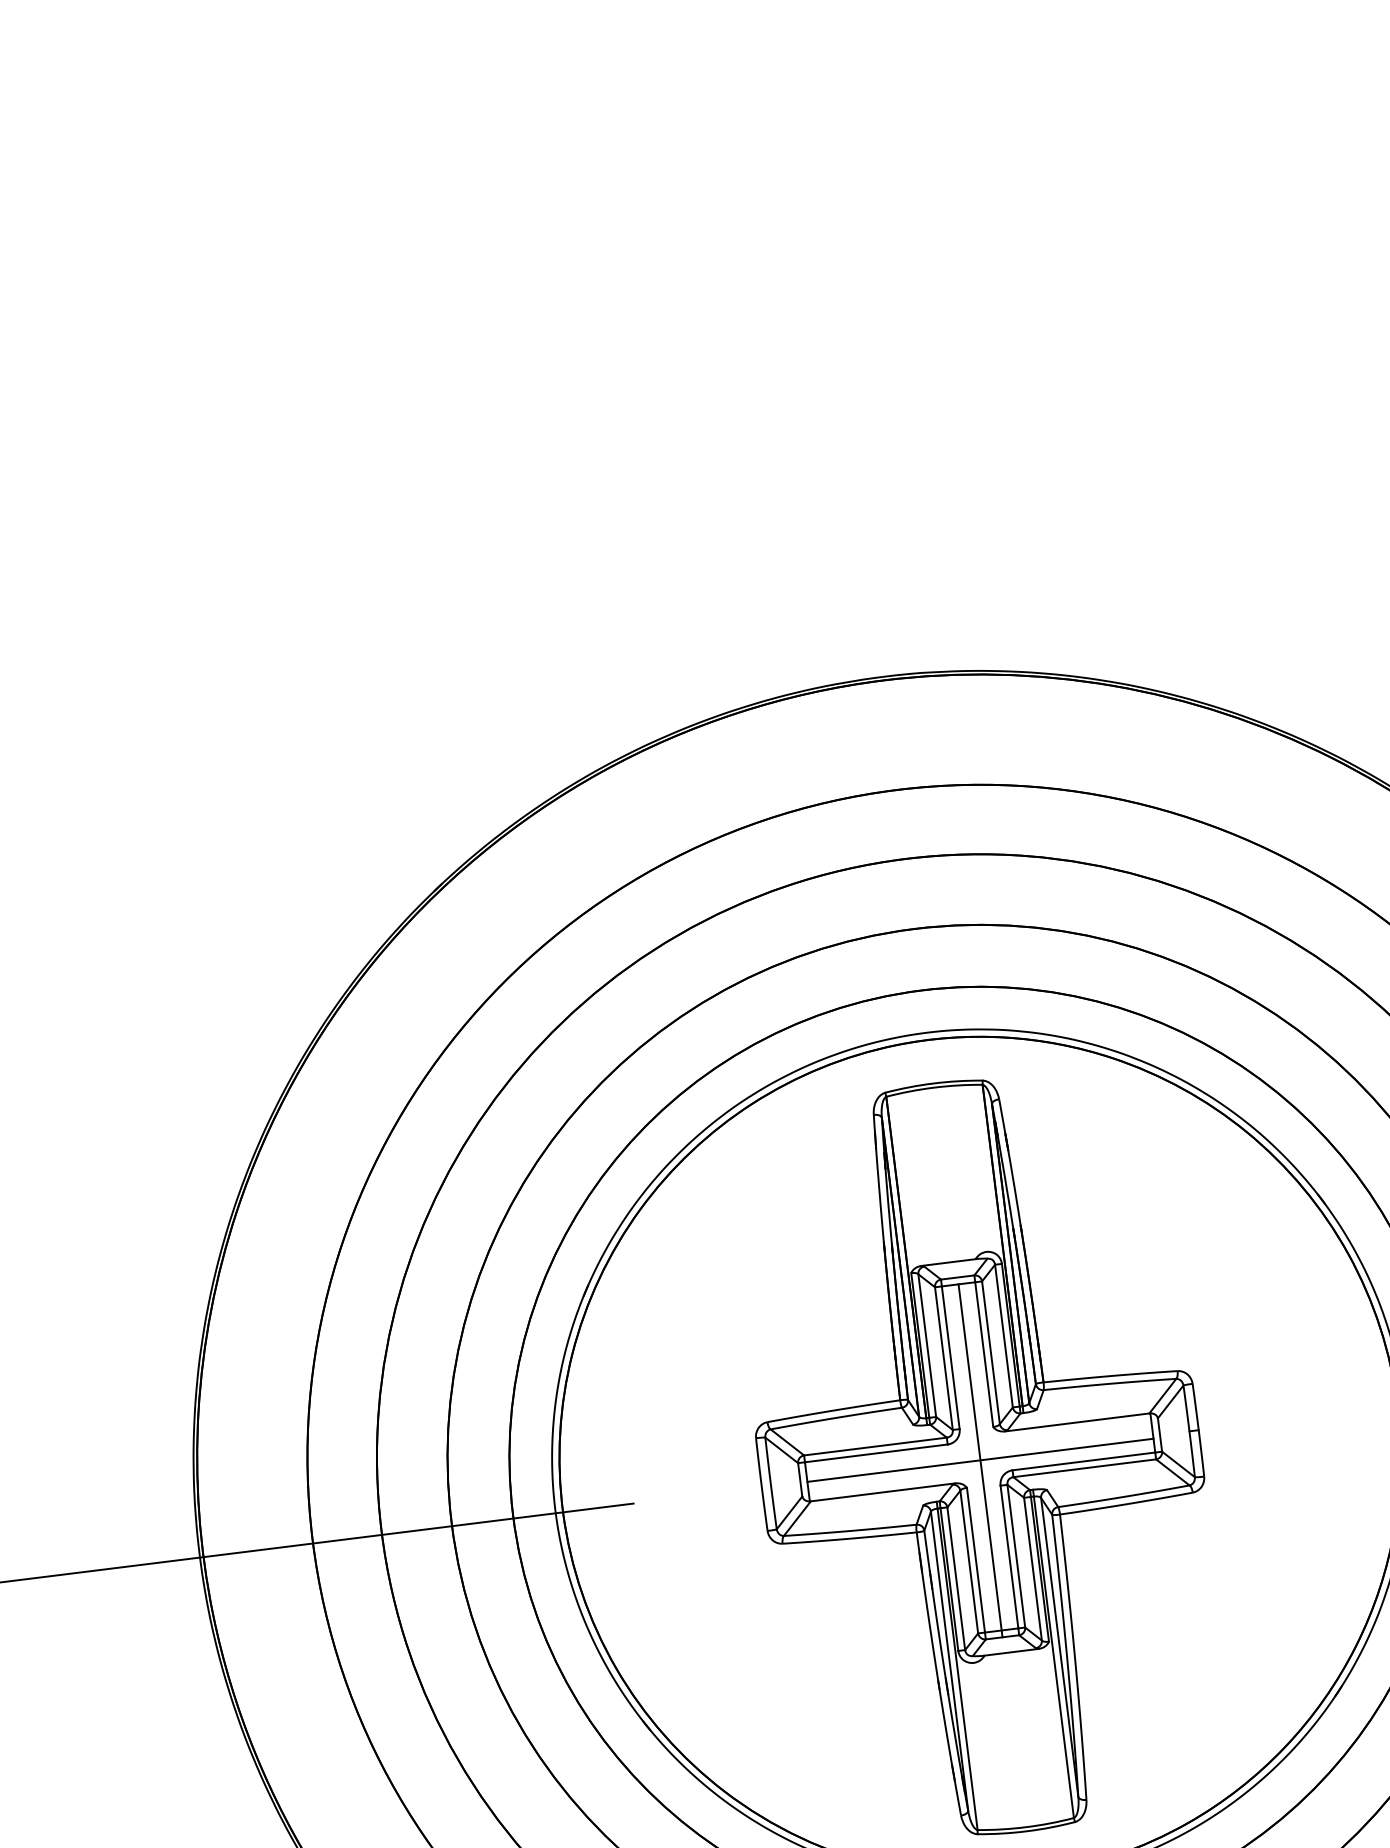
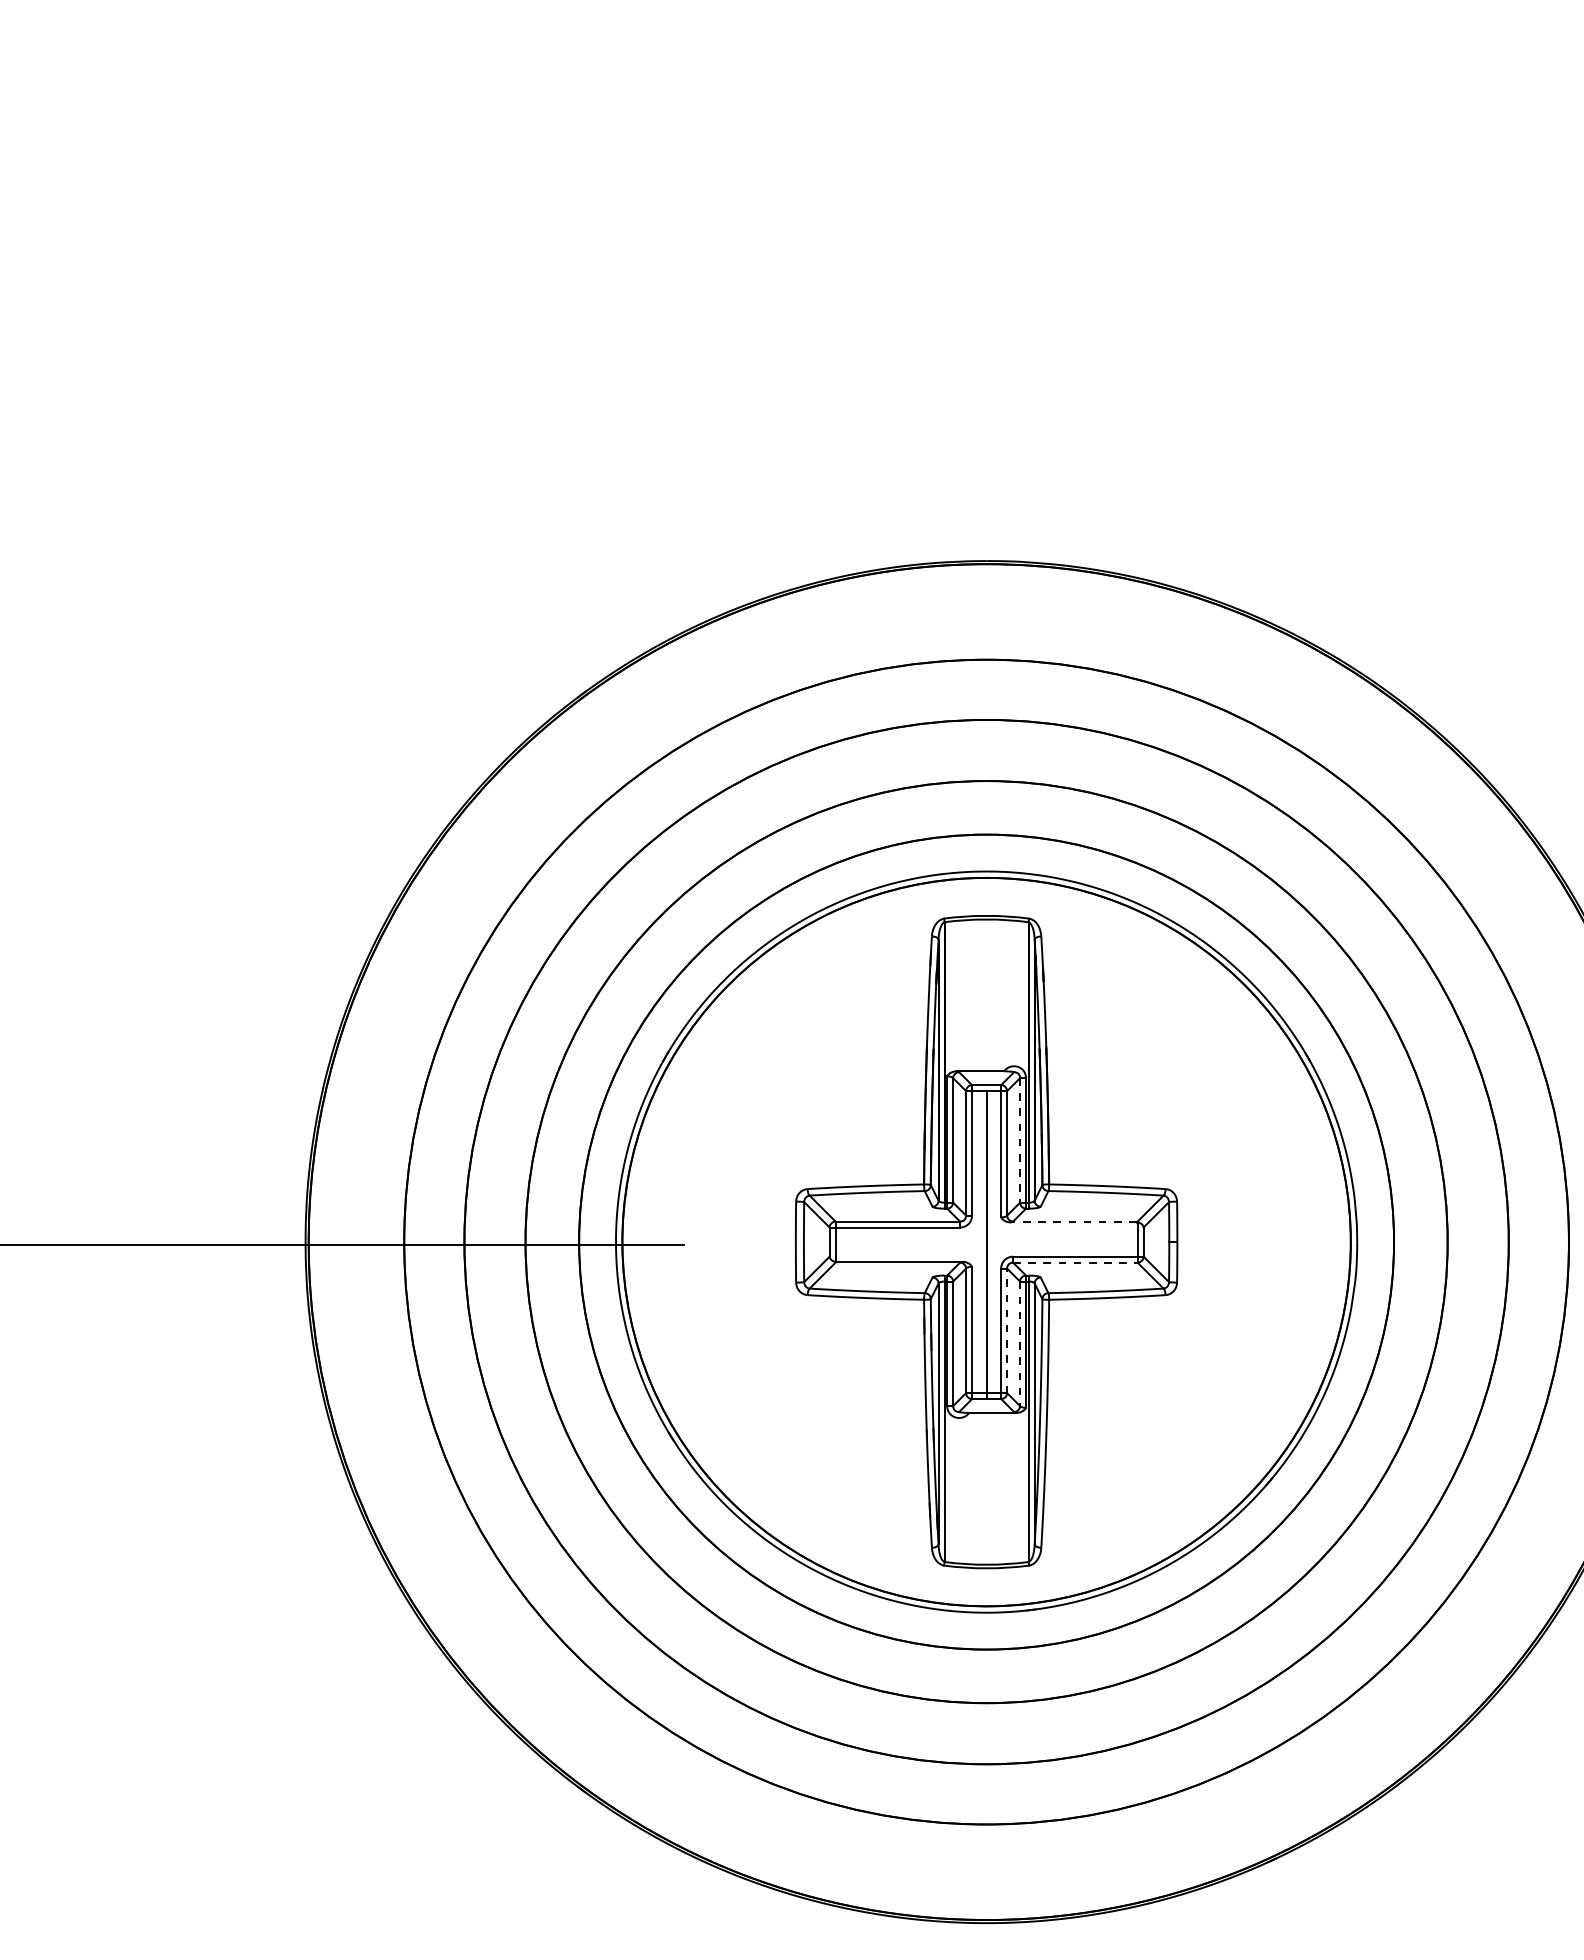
line: (1004, 1336) -> (1020, 1140), solid -> dashed
line: (1076, 1422) -> (1073, 1222), solid -> dashed
line: (980, 1460) -> (986, 1244), removed
line: (1084, 1468) -> (1075, 1262), solid -> dashed
line: (1016, 1555) -> (1007, 1330), solid -> dashed
line: (1033, 1569) -> (1020, 1344), solid -> dashed

